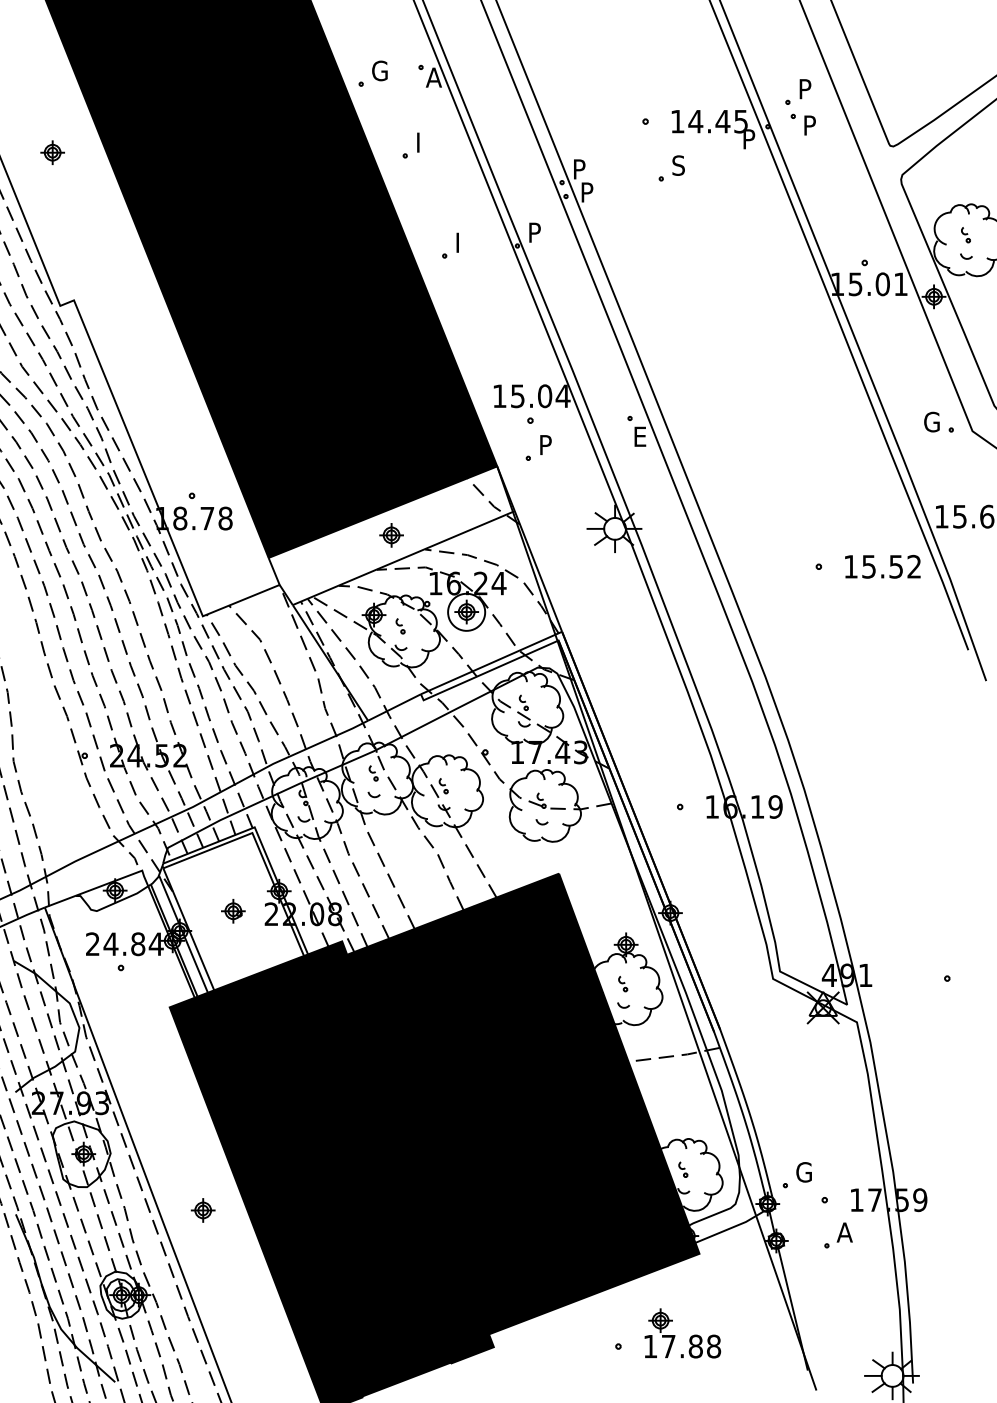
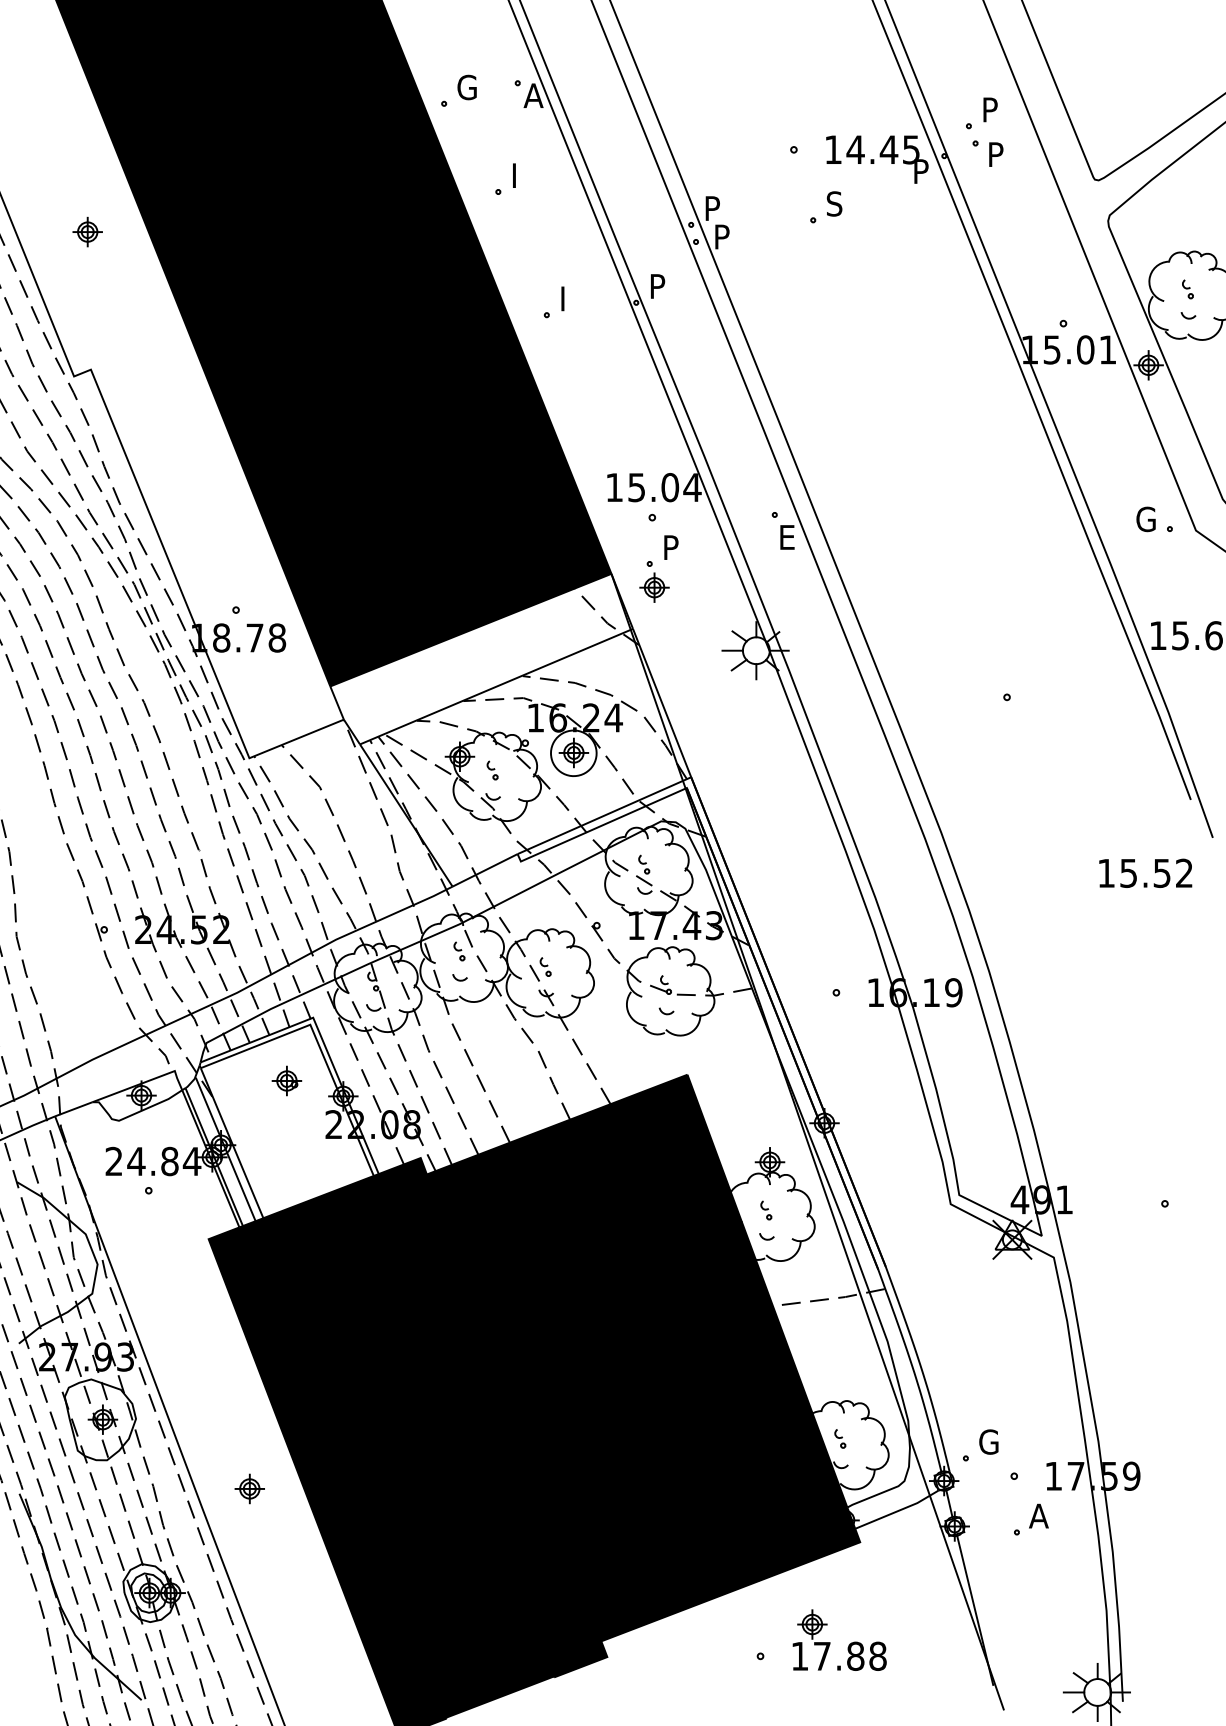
part: (52, 152) -> (87, 231), moved
part: (391, 535) -> (654, 587), moved
text: (882, 566) -> (1145, 872), moved
part: (233, 910) -> (286, 1080), moved

